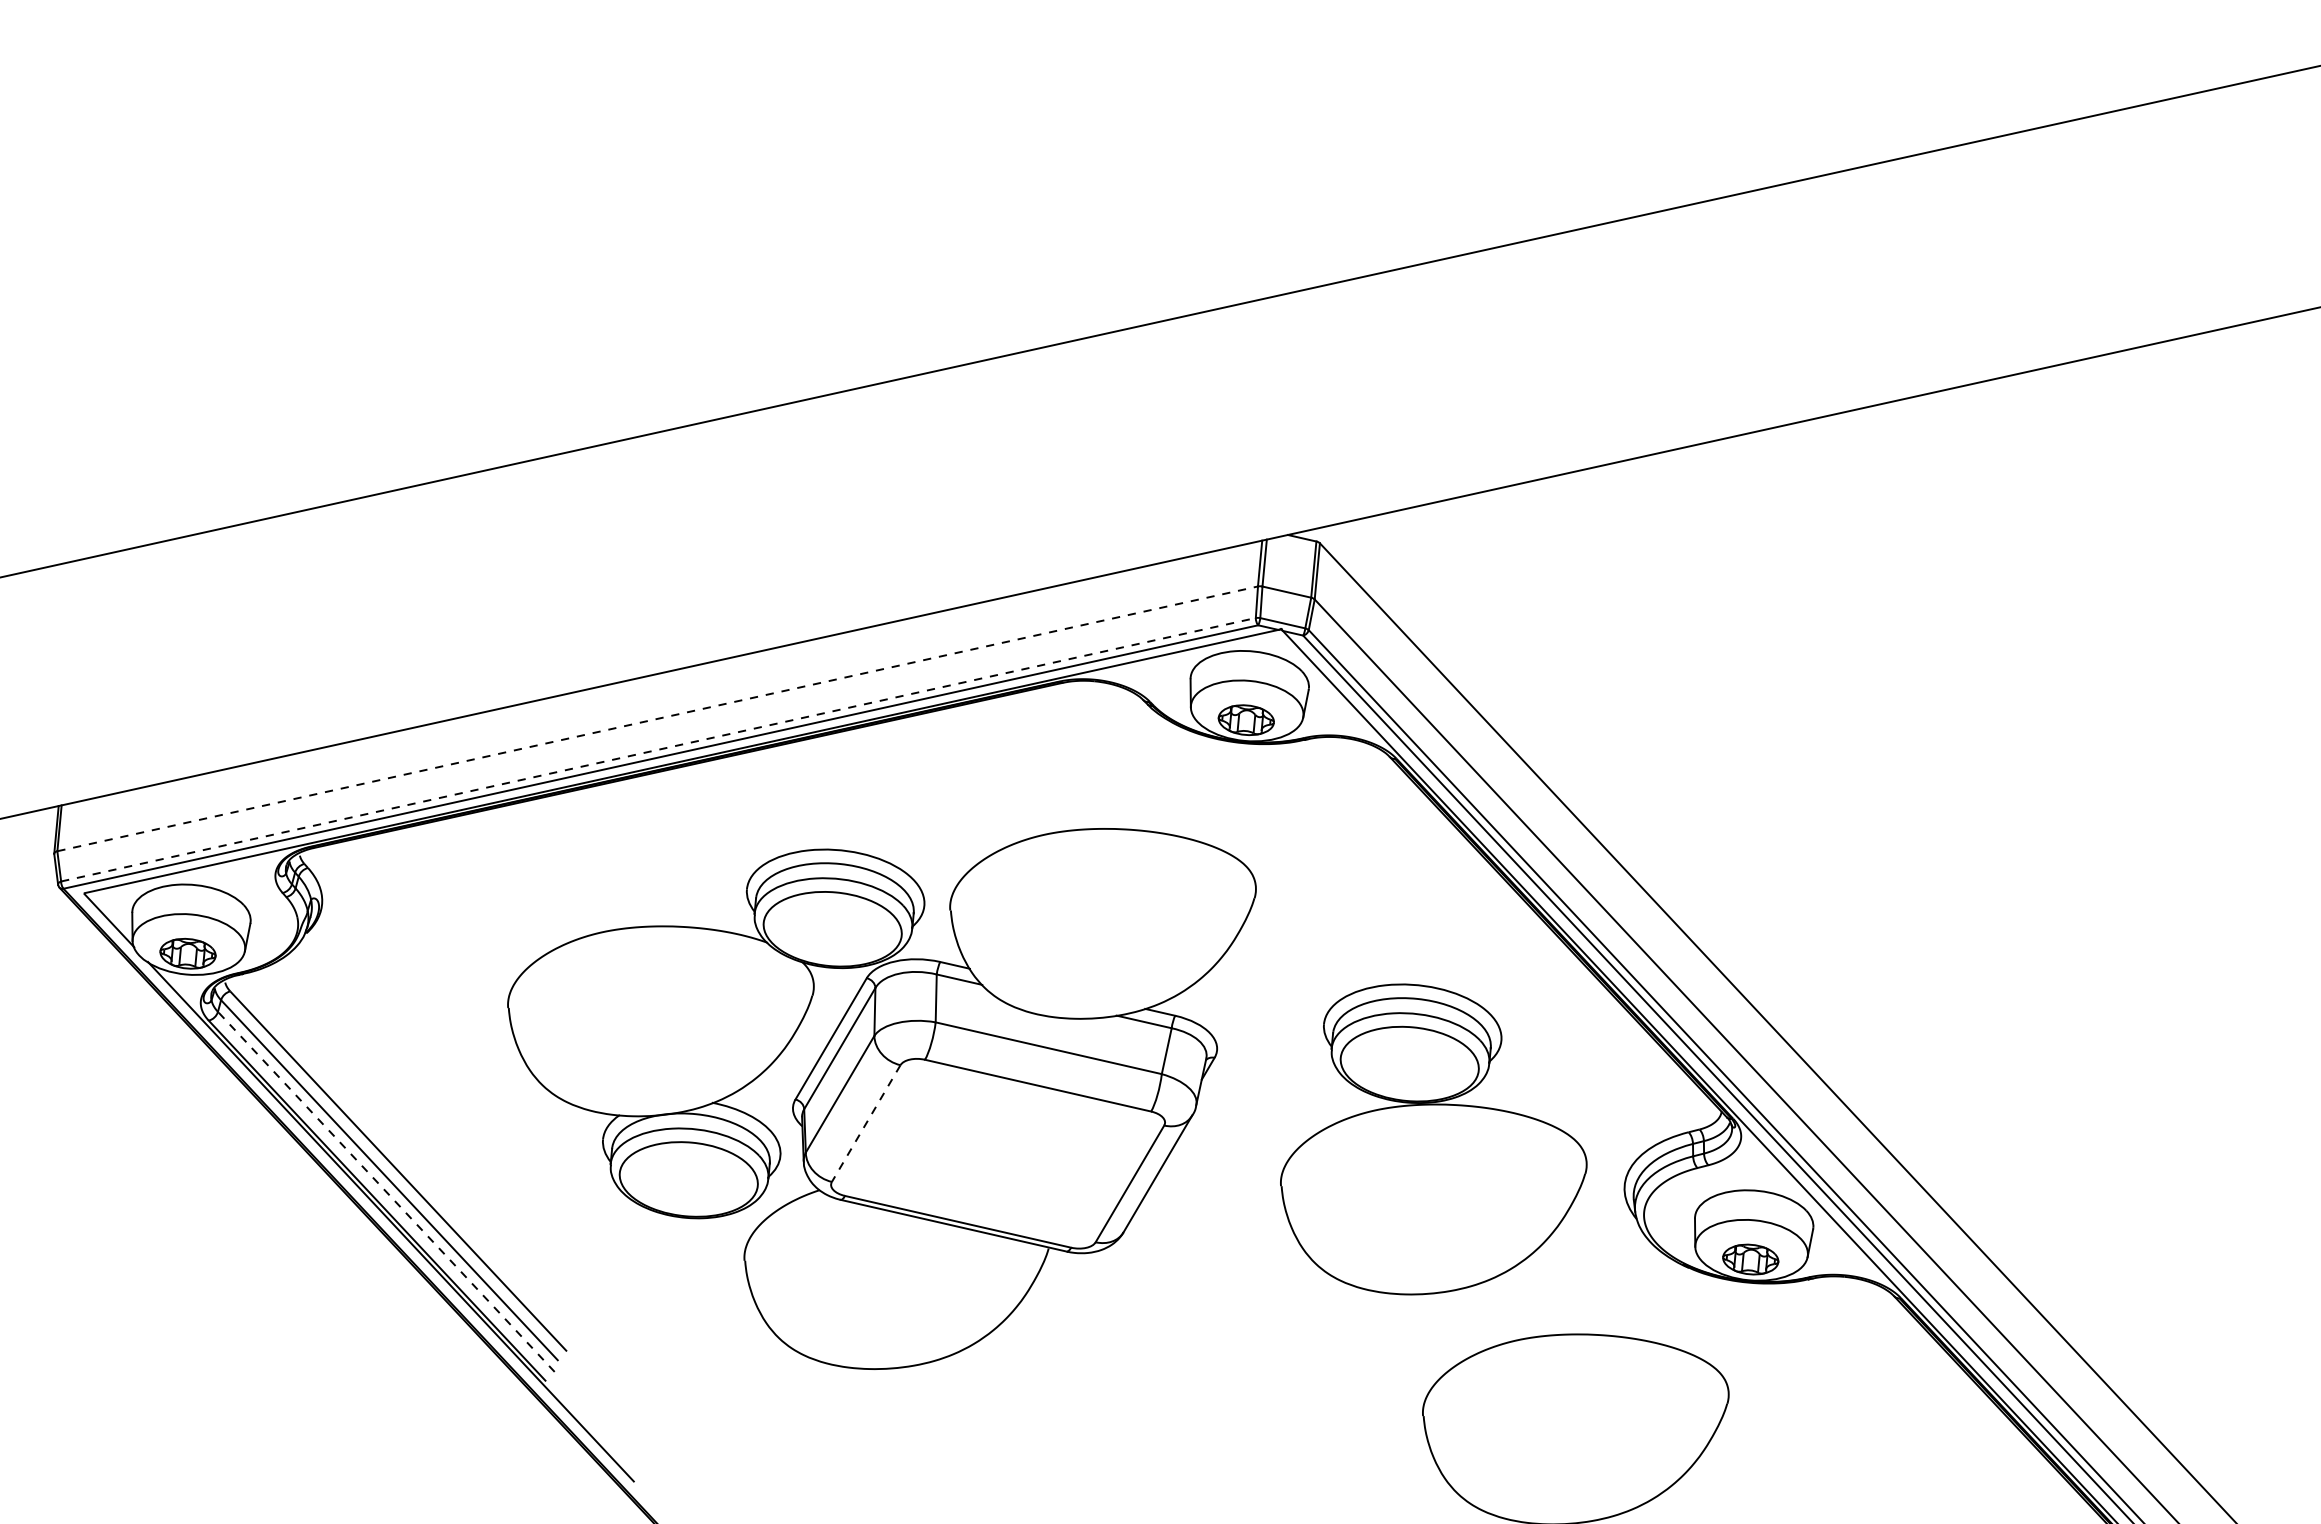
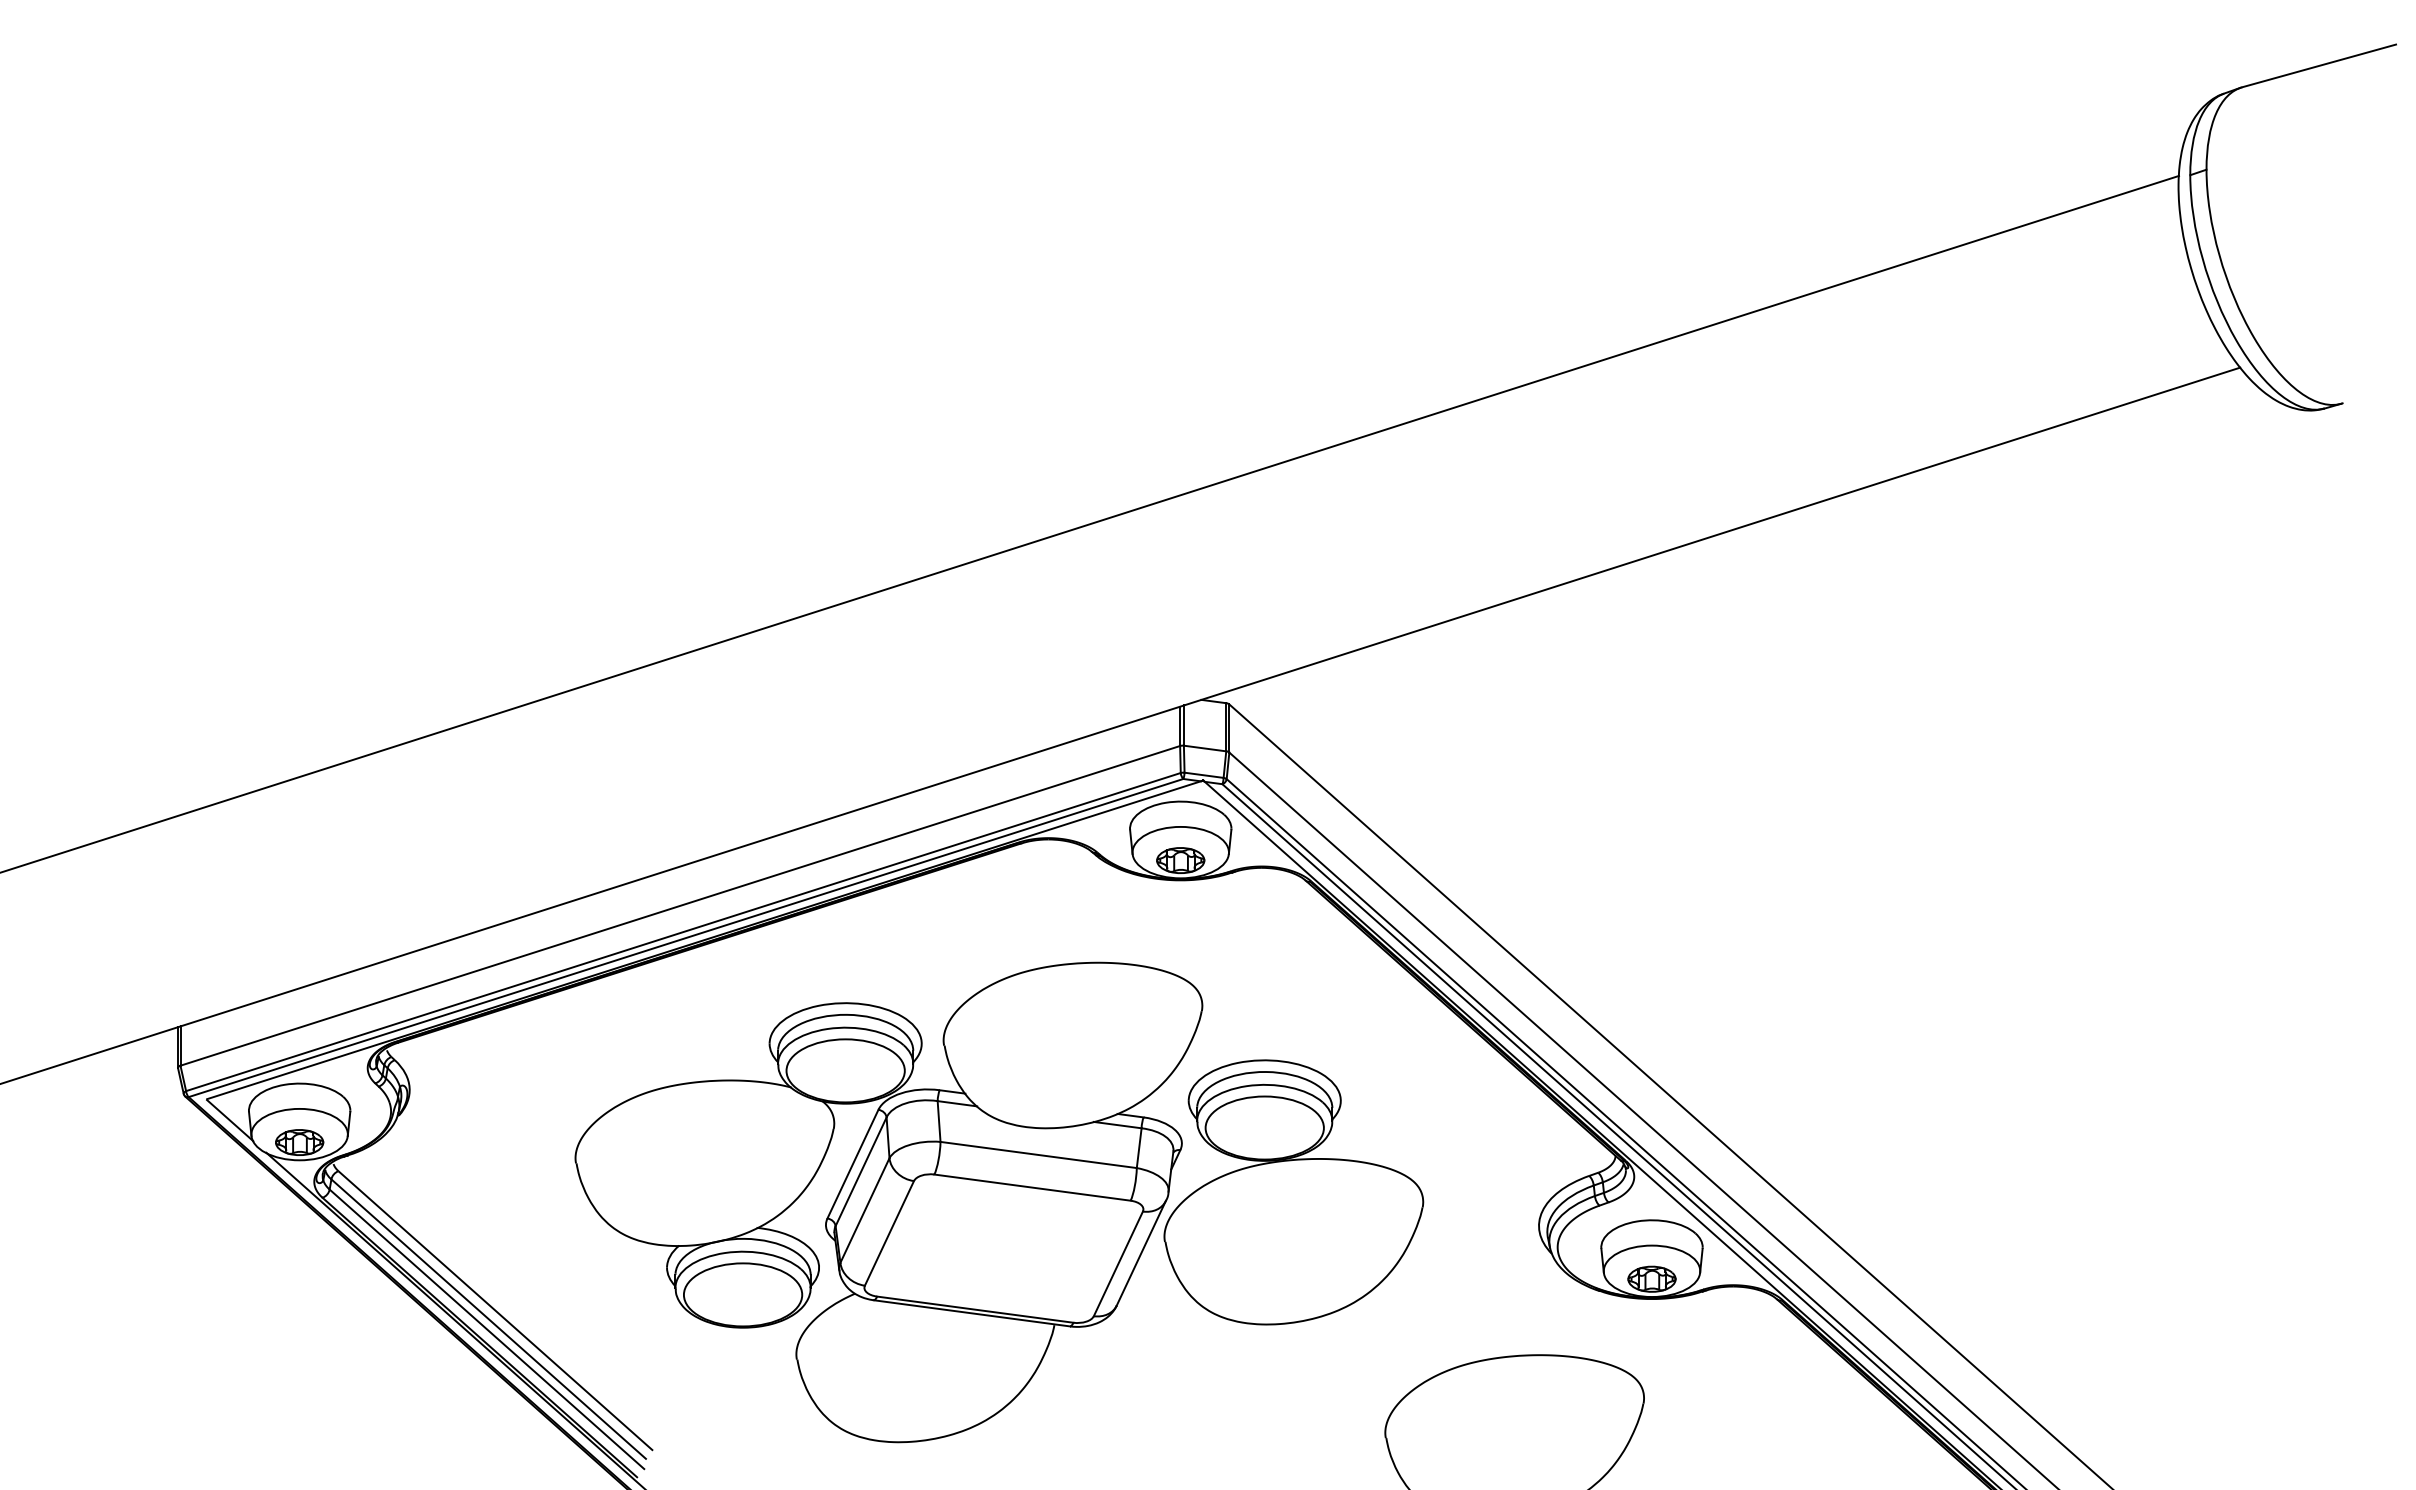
line: (657, 718) -> (680, 905), dashed -> solid
line: (658, 749) -> (683, 931), dashed -> solid
line: (866, 1123) -> (889, 1233), dashed -> solid
part: (1436, 1142) -> (1293, 1192), moved
line: (385, 1190) -> (486, 1328), dashed -> solid

